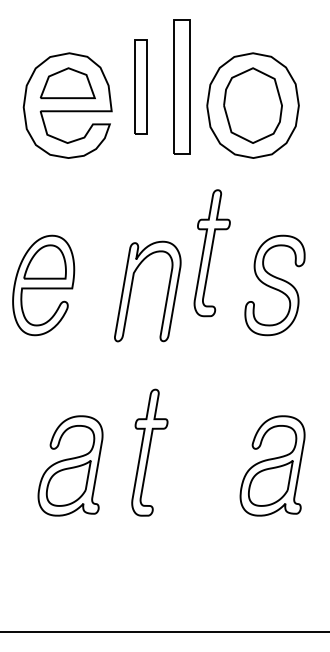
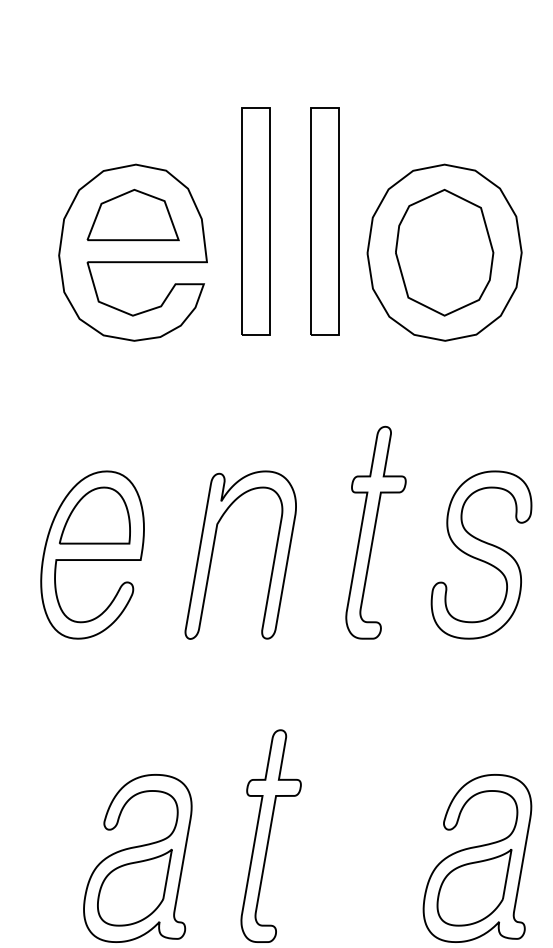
part: (140, 86) -> (255, 220), size x1.43
part: (211, 253) -> (374, 533), moved
part: (132, 288) -> (215, 550), moved

